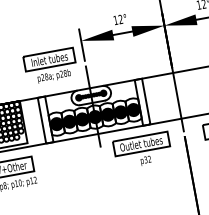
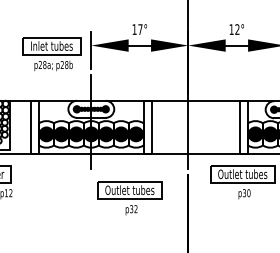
text: (120, 19) -> (140, 29), 12° -> 17°
part: (50, 66) -> (51, 54), moved
part: (142, 151) -> (129, 198), moved

